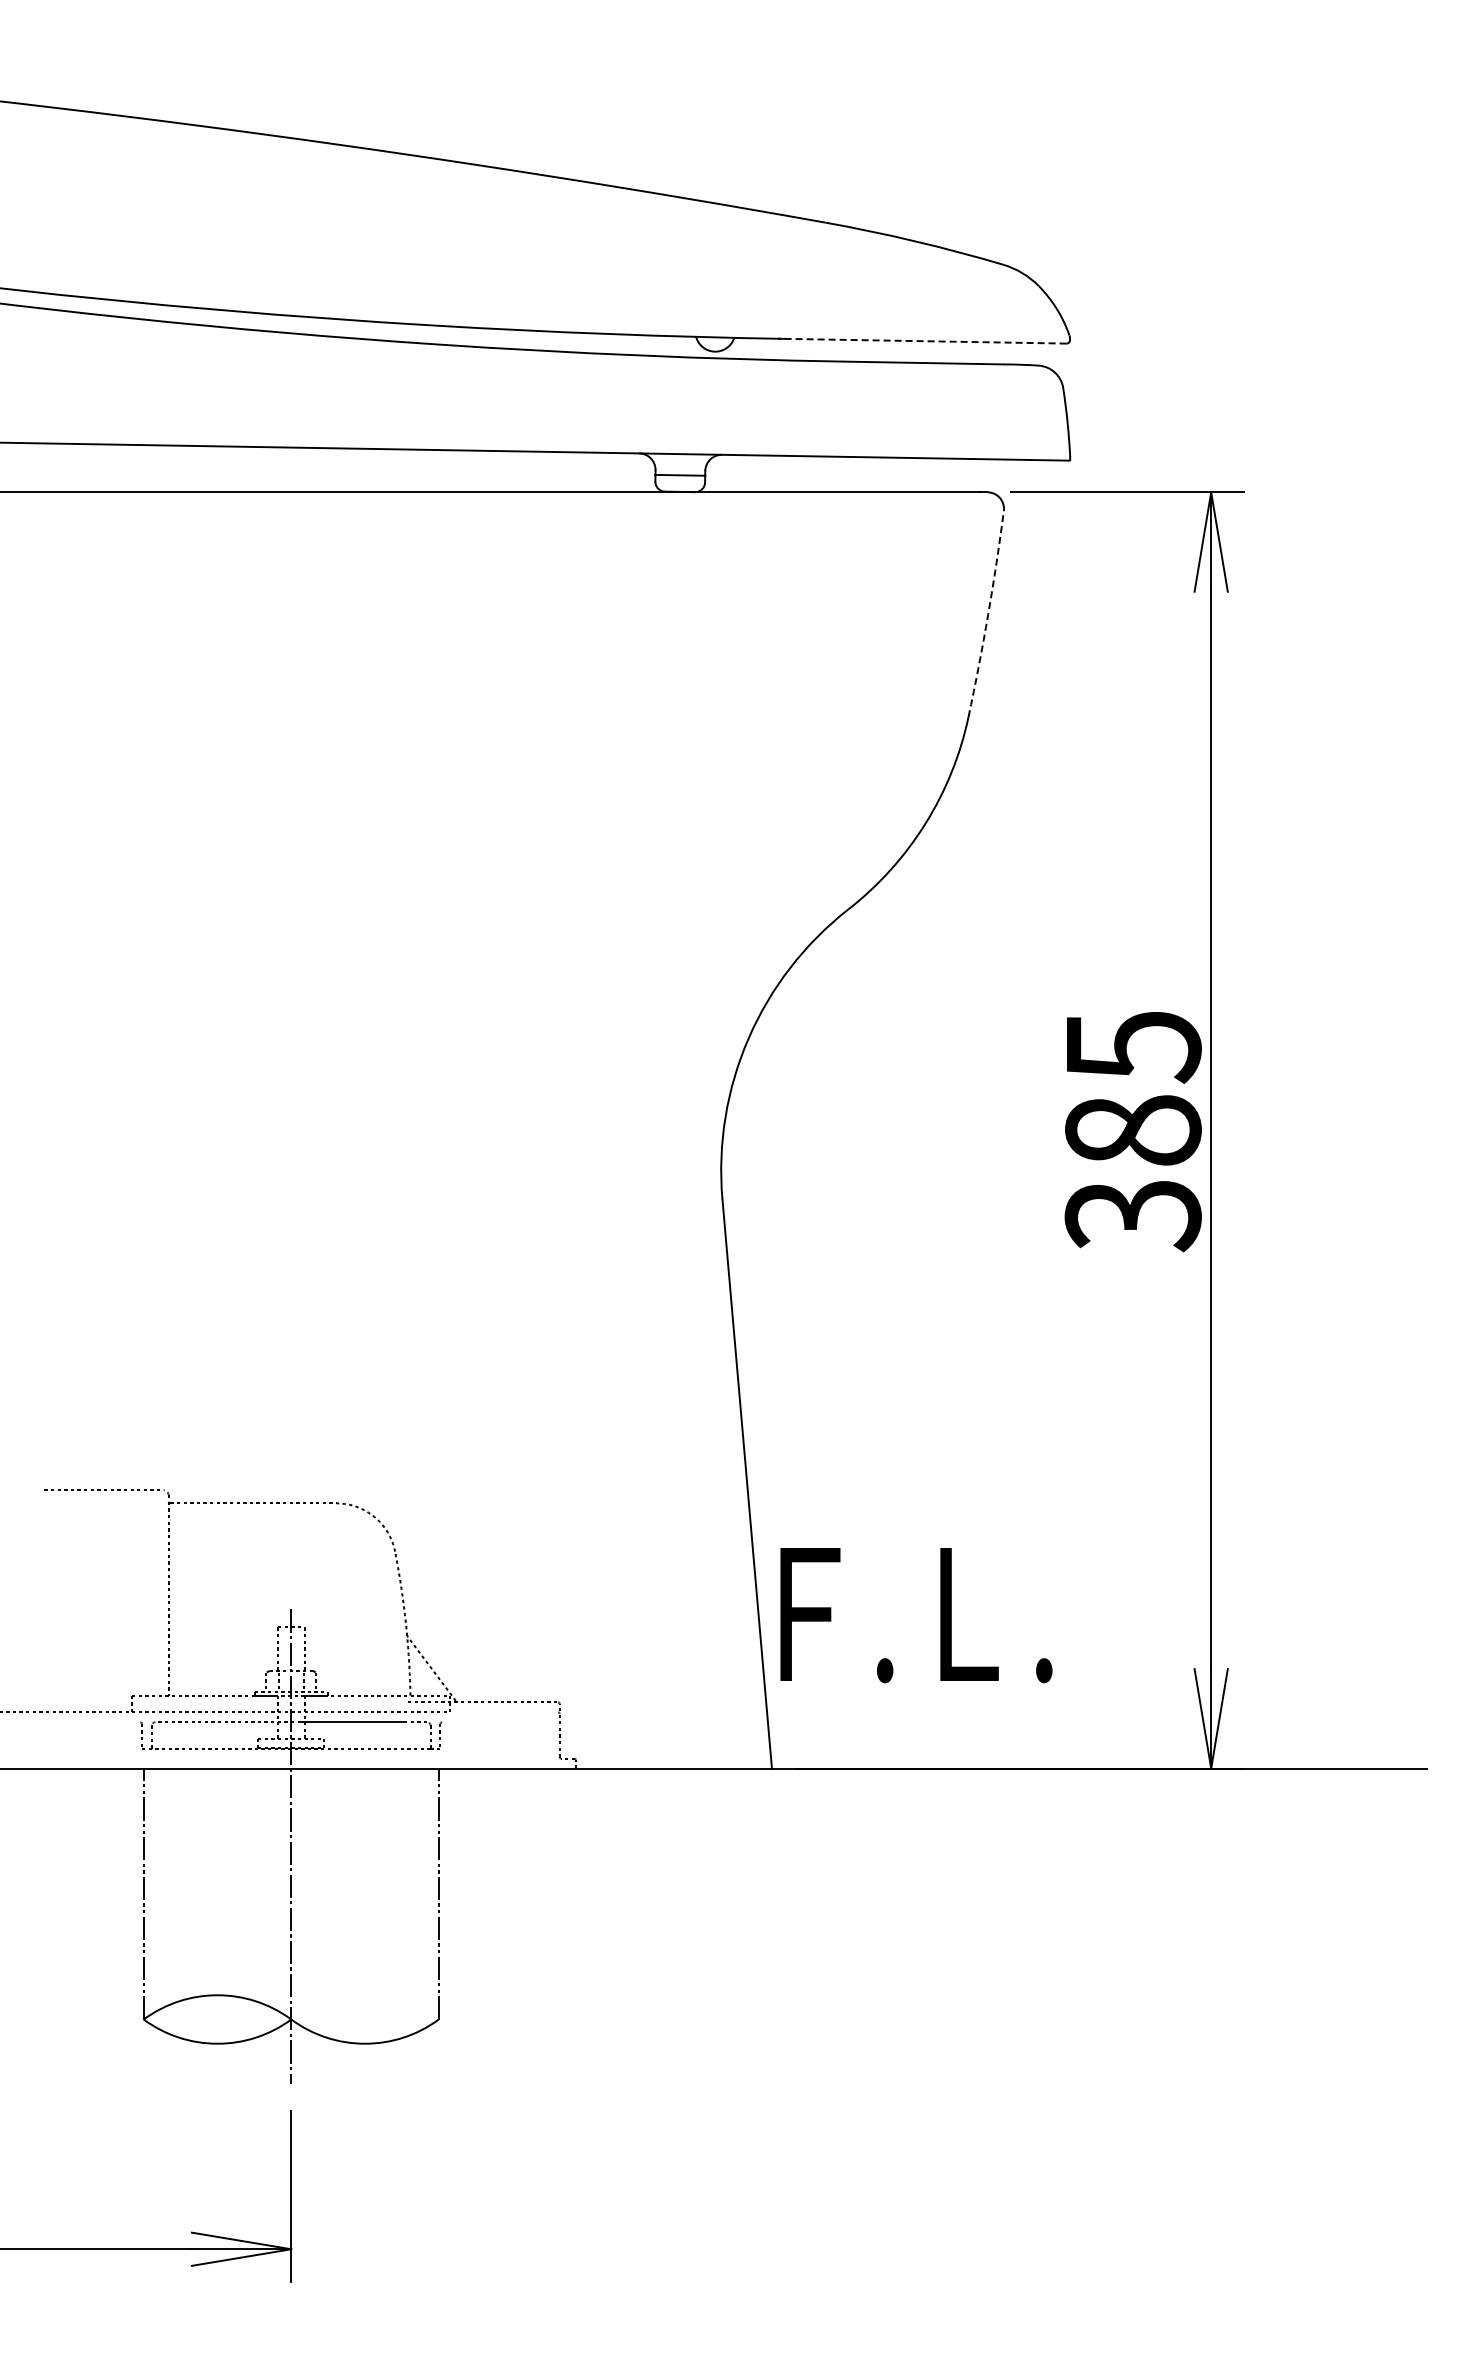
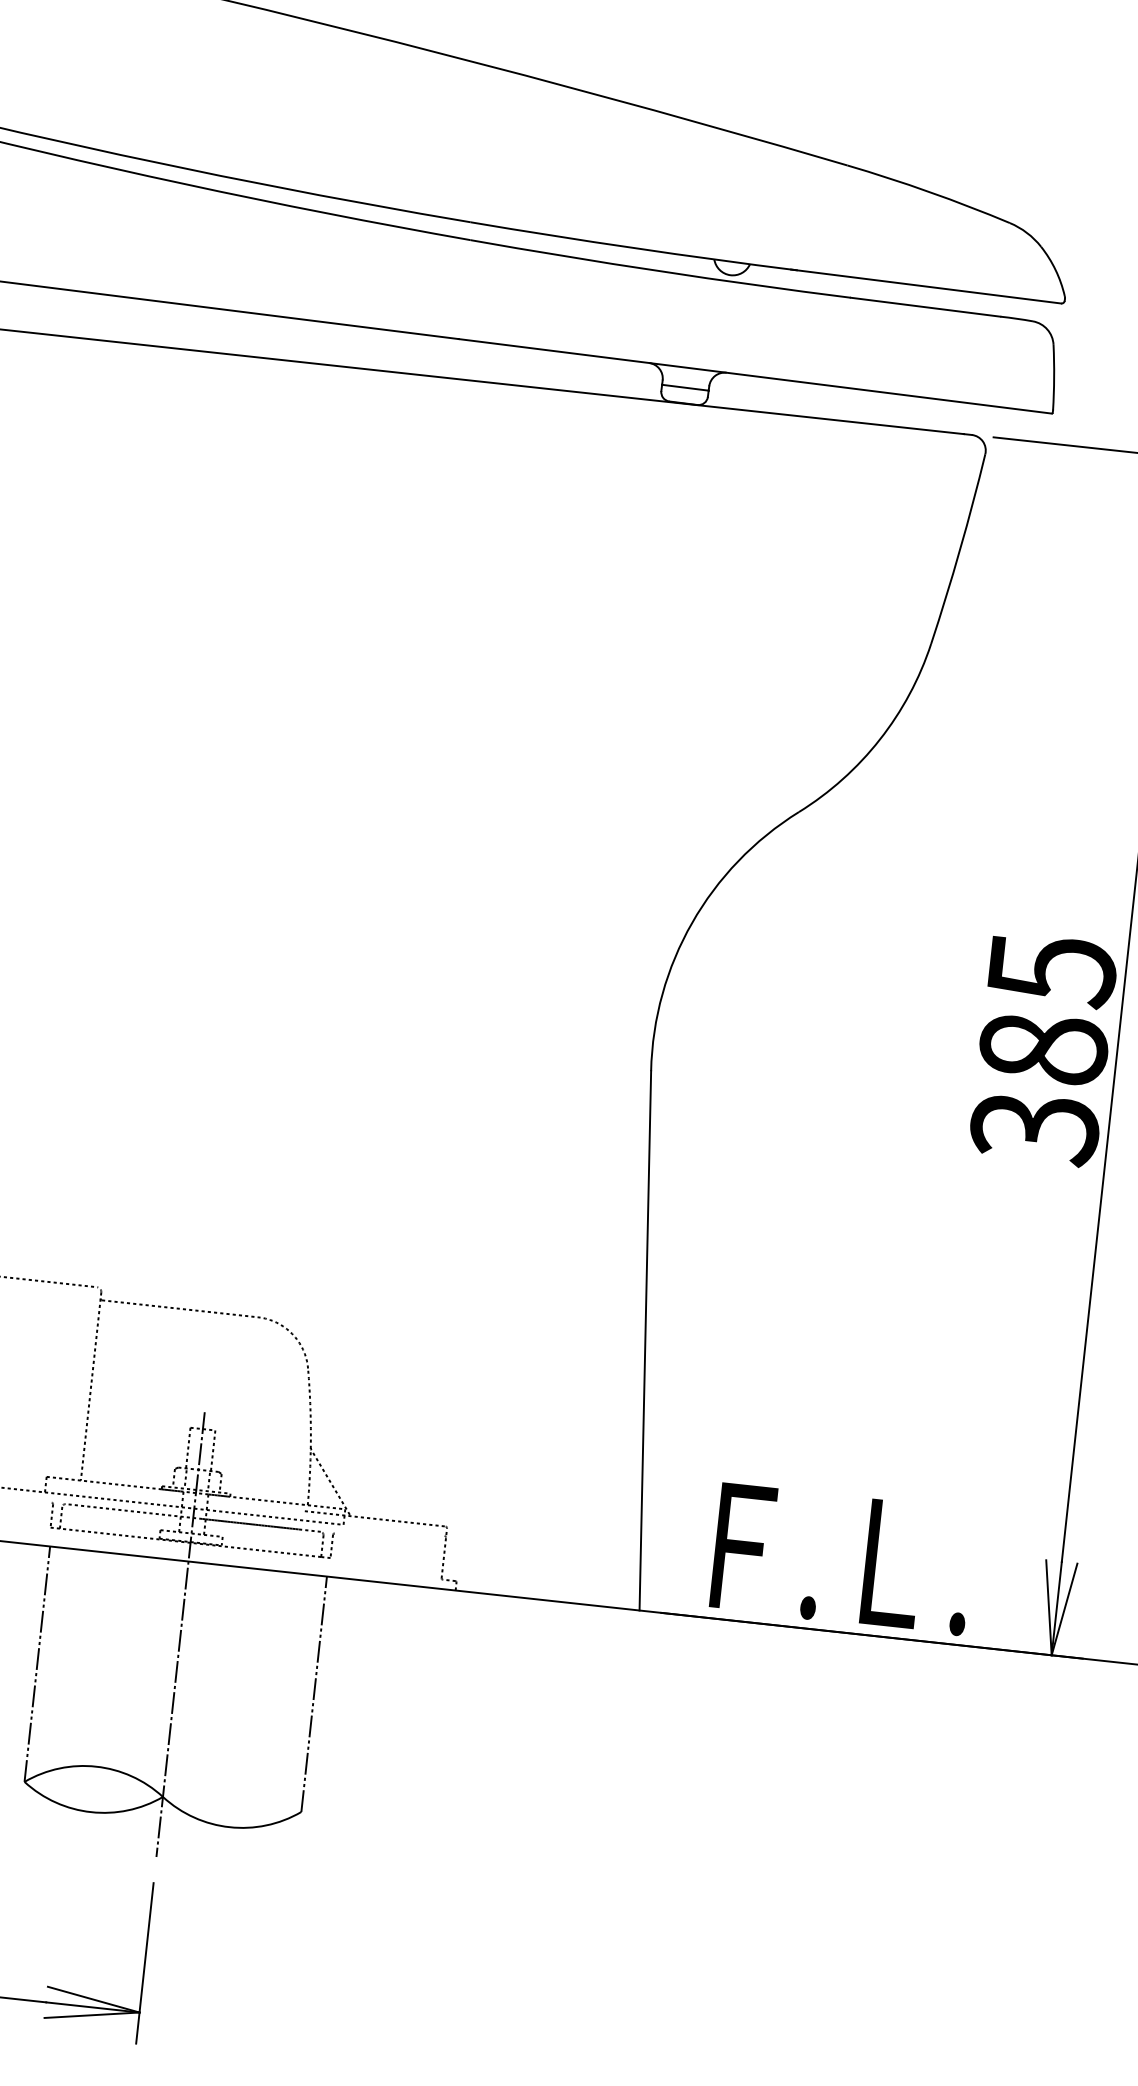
line: (921, 341) -> (925, 286), dashed -> solid
arc: (988, 614) -> (960, 549), dashed -> solid
text: (916, 1615) -> (843, 1559), moved

